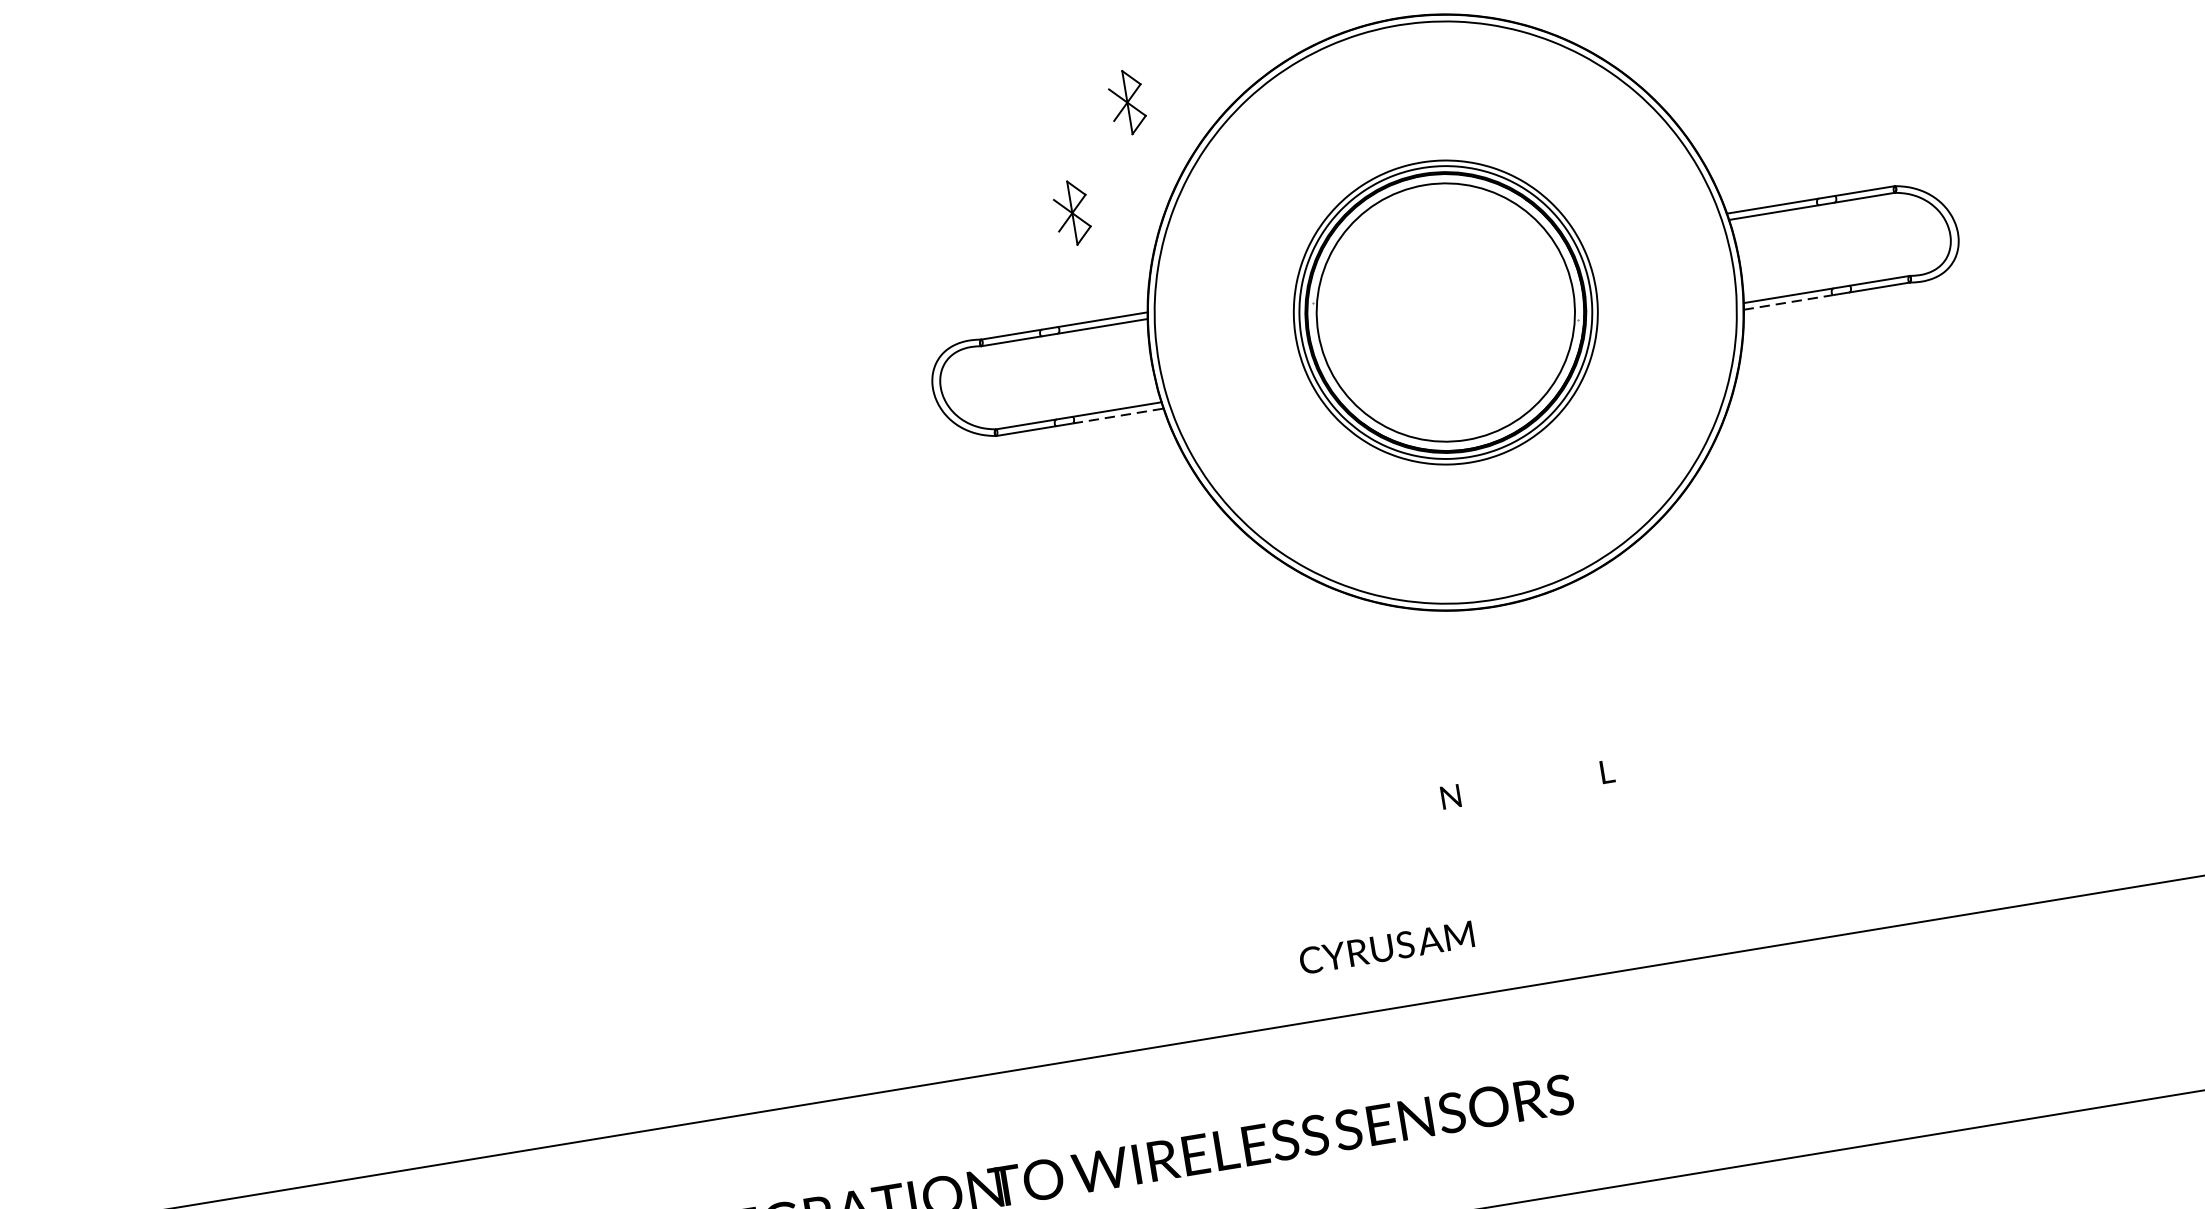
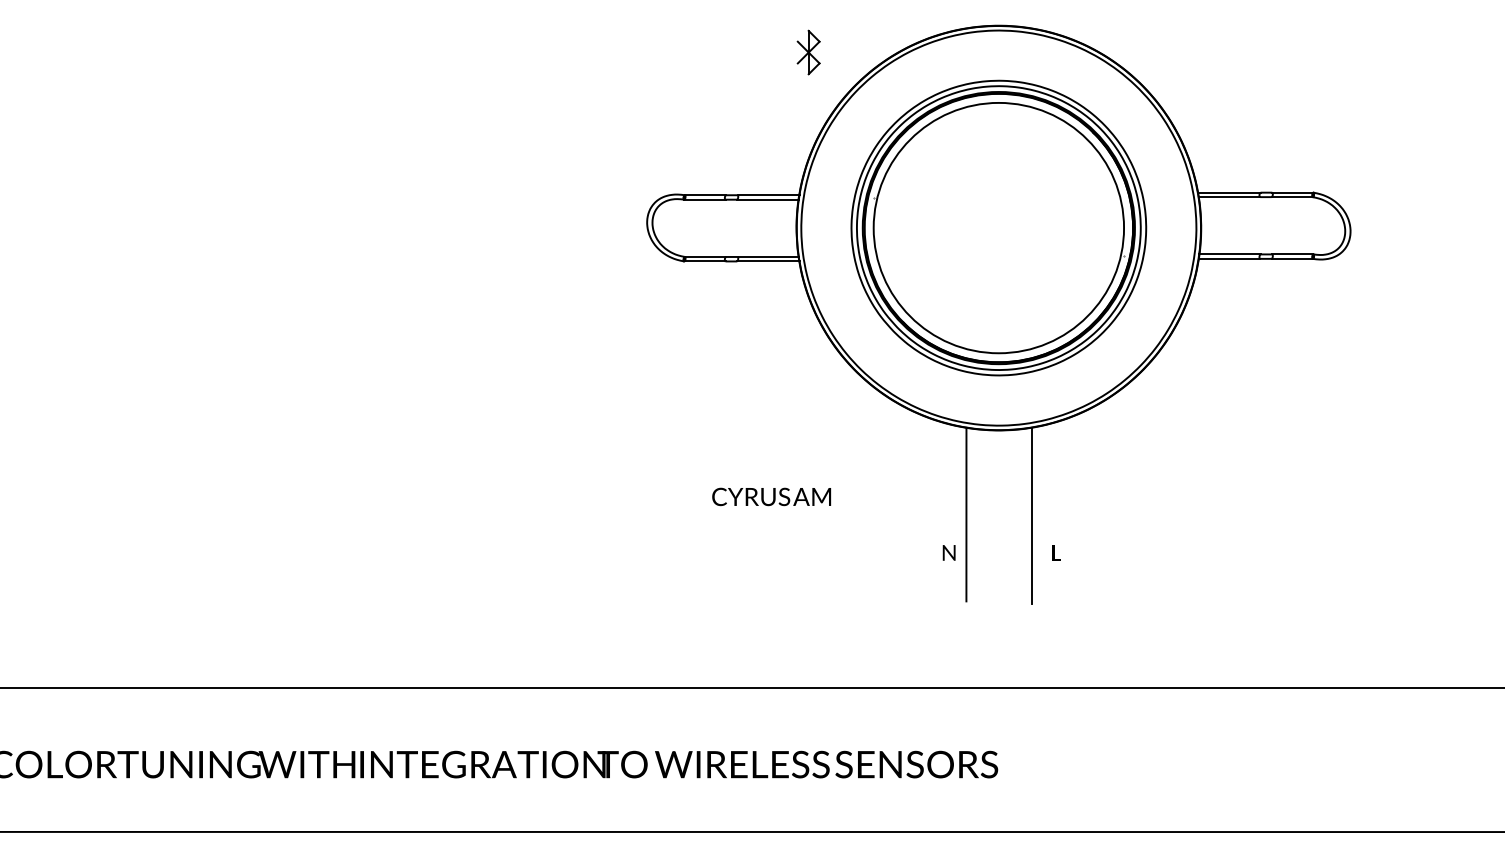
part: (1072, 213) -> (759, 120), removed
line: (1788, 301) -> (1229, 258), dashed -> solid
part: (1445, 311) -> (998, 227), size x1.43
line: (1118, 416) -> (768, 261), dashed -> solid
line: (1563, 722) -> (1032, 515), added
line: (1466, 736) -> (966, 514), added
text: (1386, 947) -> (771, 496), moved

